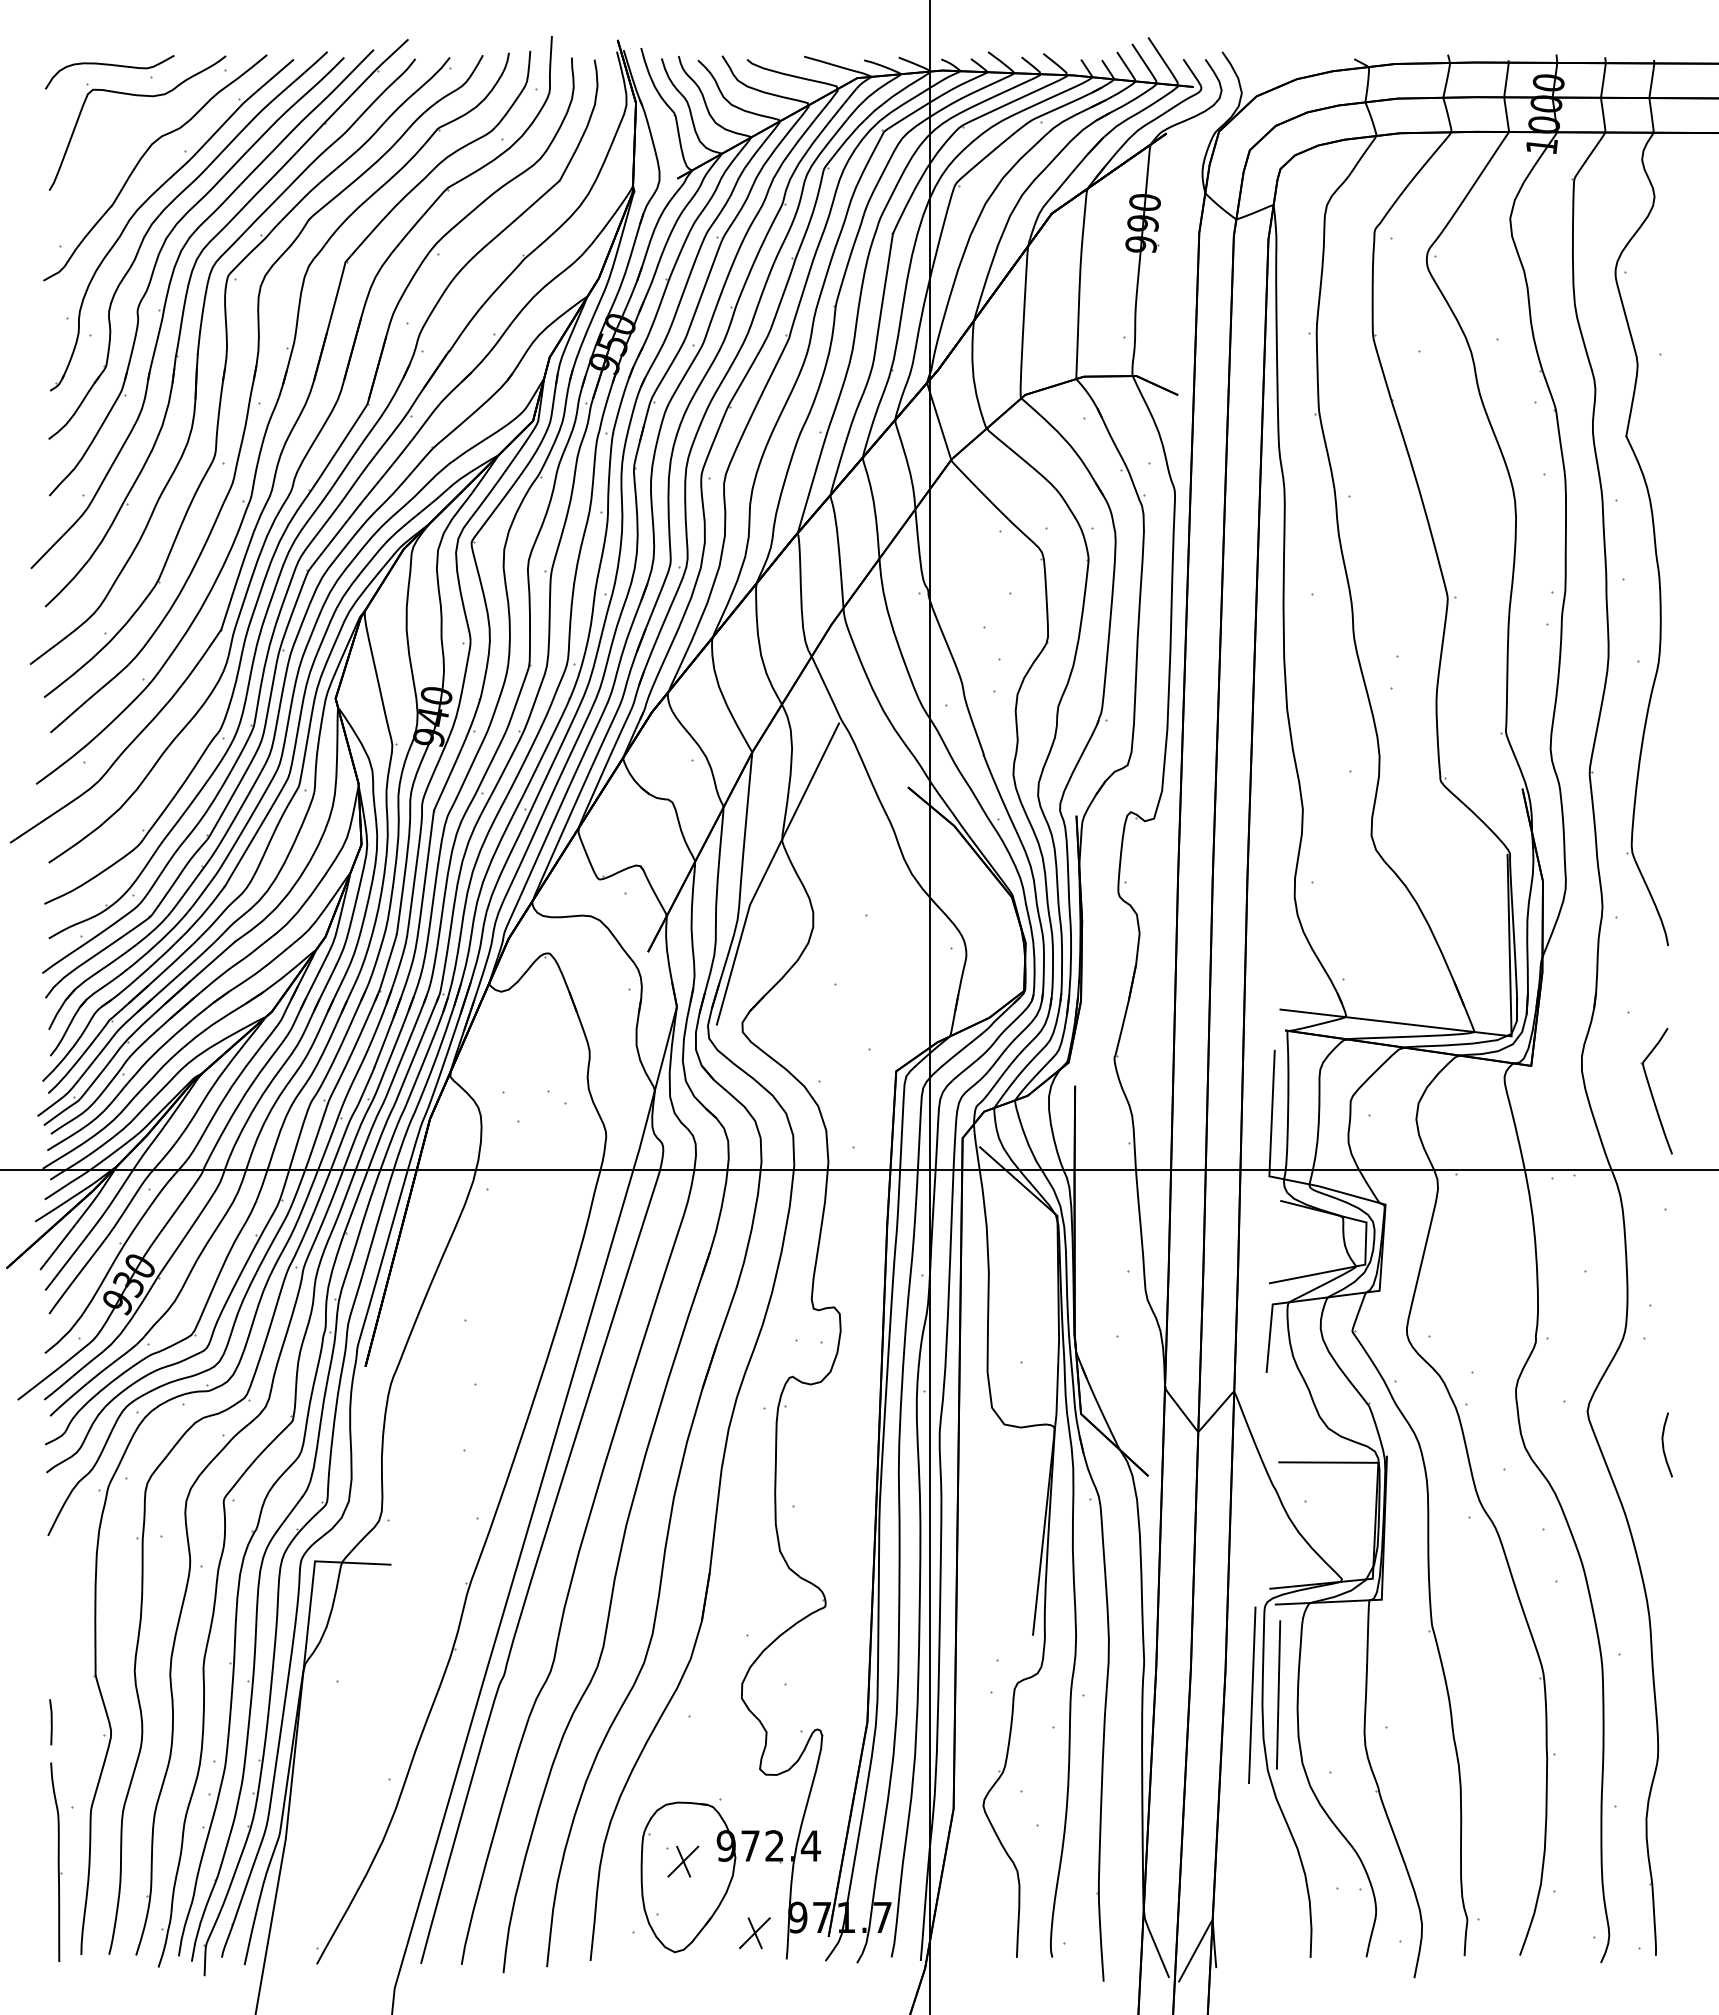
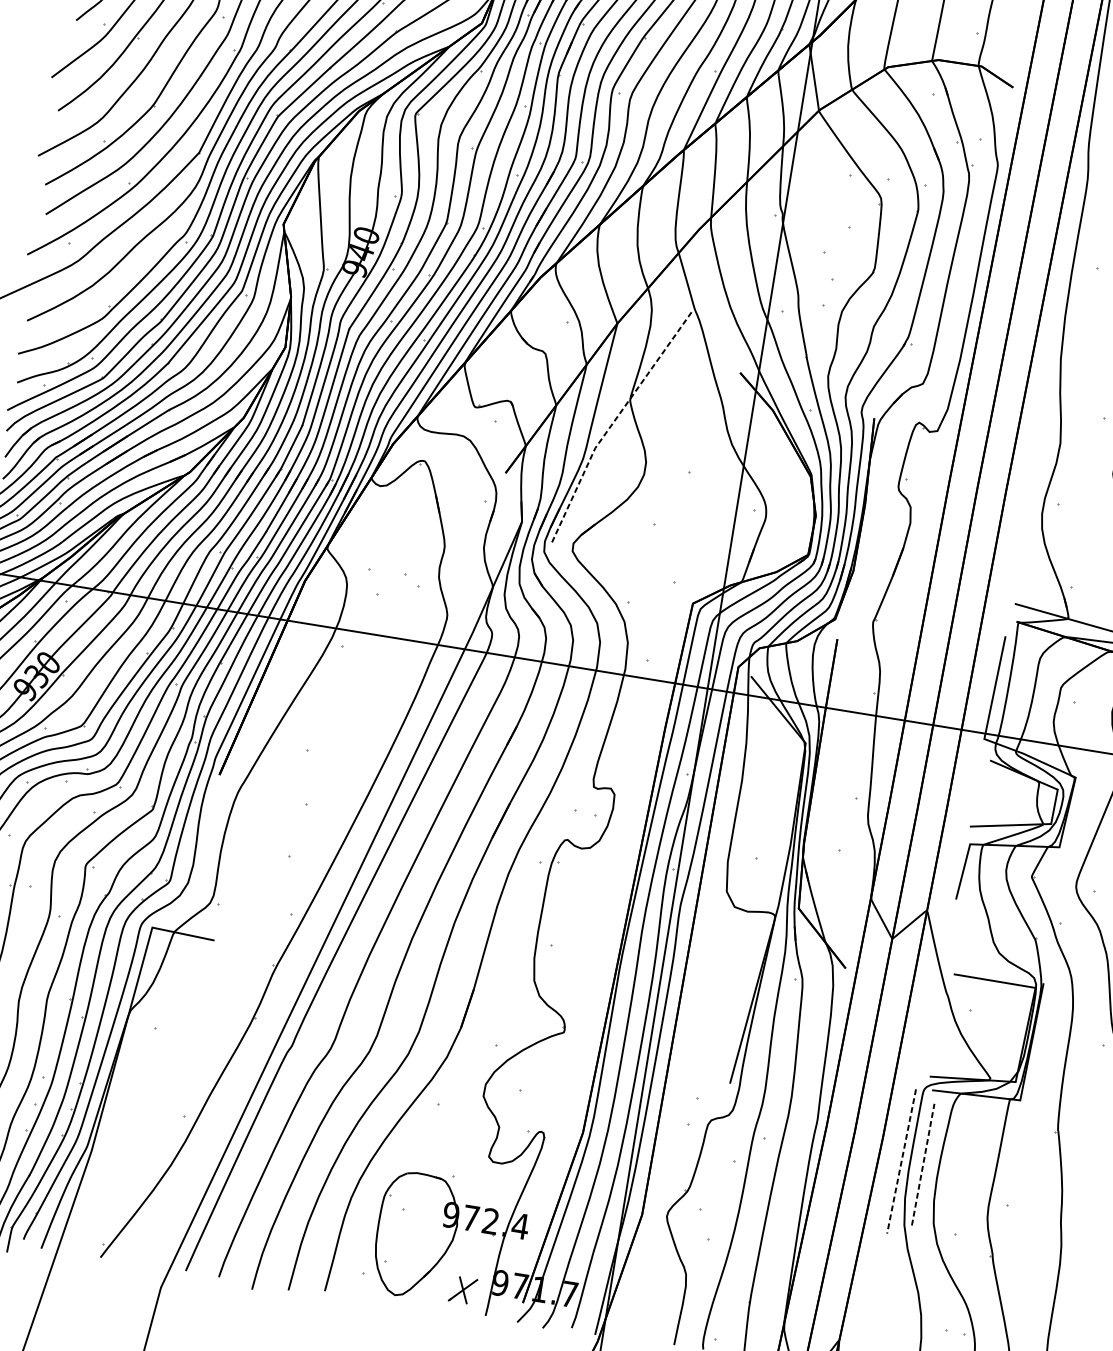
line: (767, 870) -> (614, 422), solid -> dashed
line: (1278, 1694) -> (923, 1164), solid -> dashed
line: (1252, 1695) -> (901, 1161), solid -> dashed
part: (683, 1861) -> (414, 1222), removed

